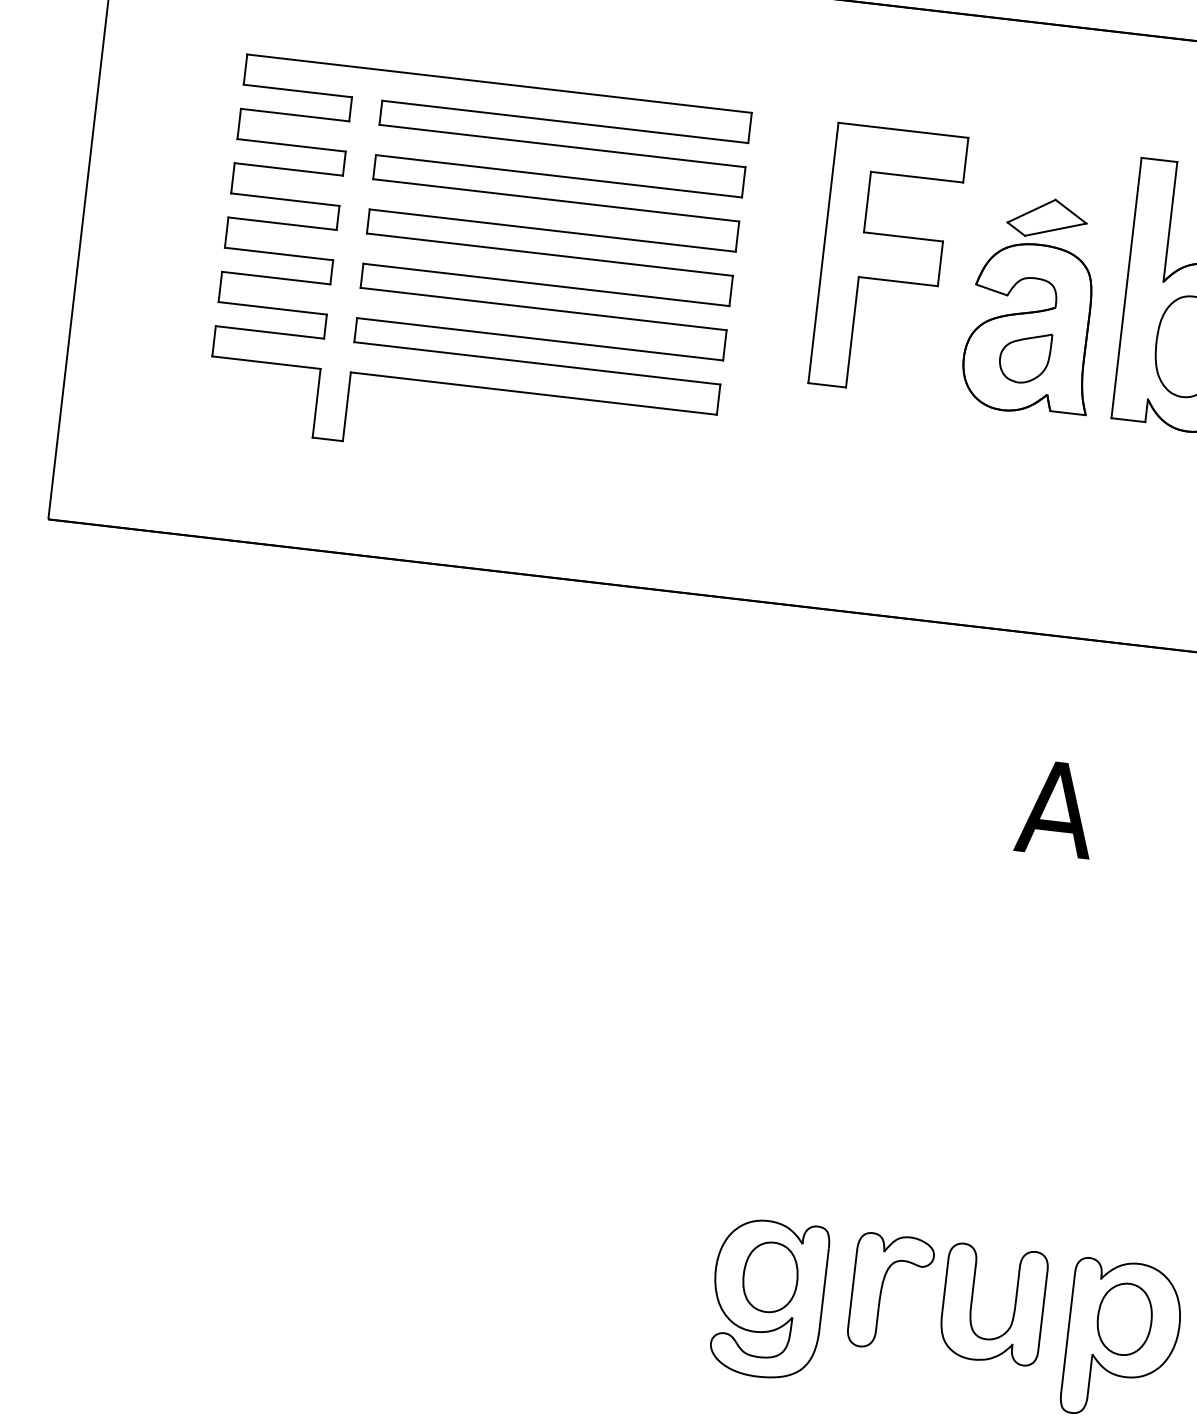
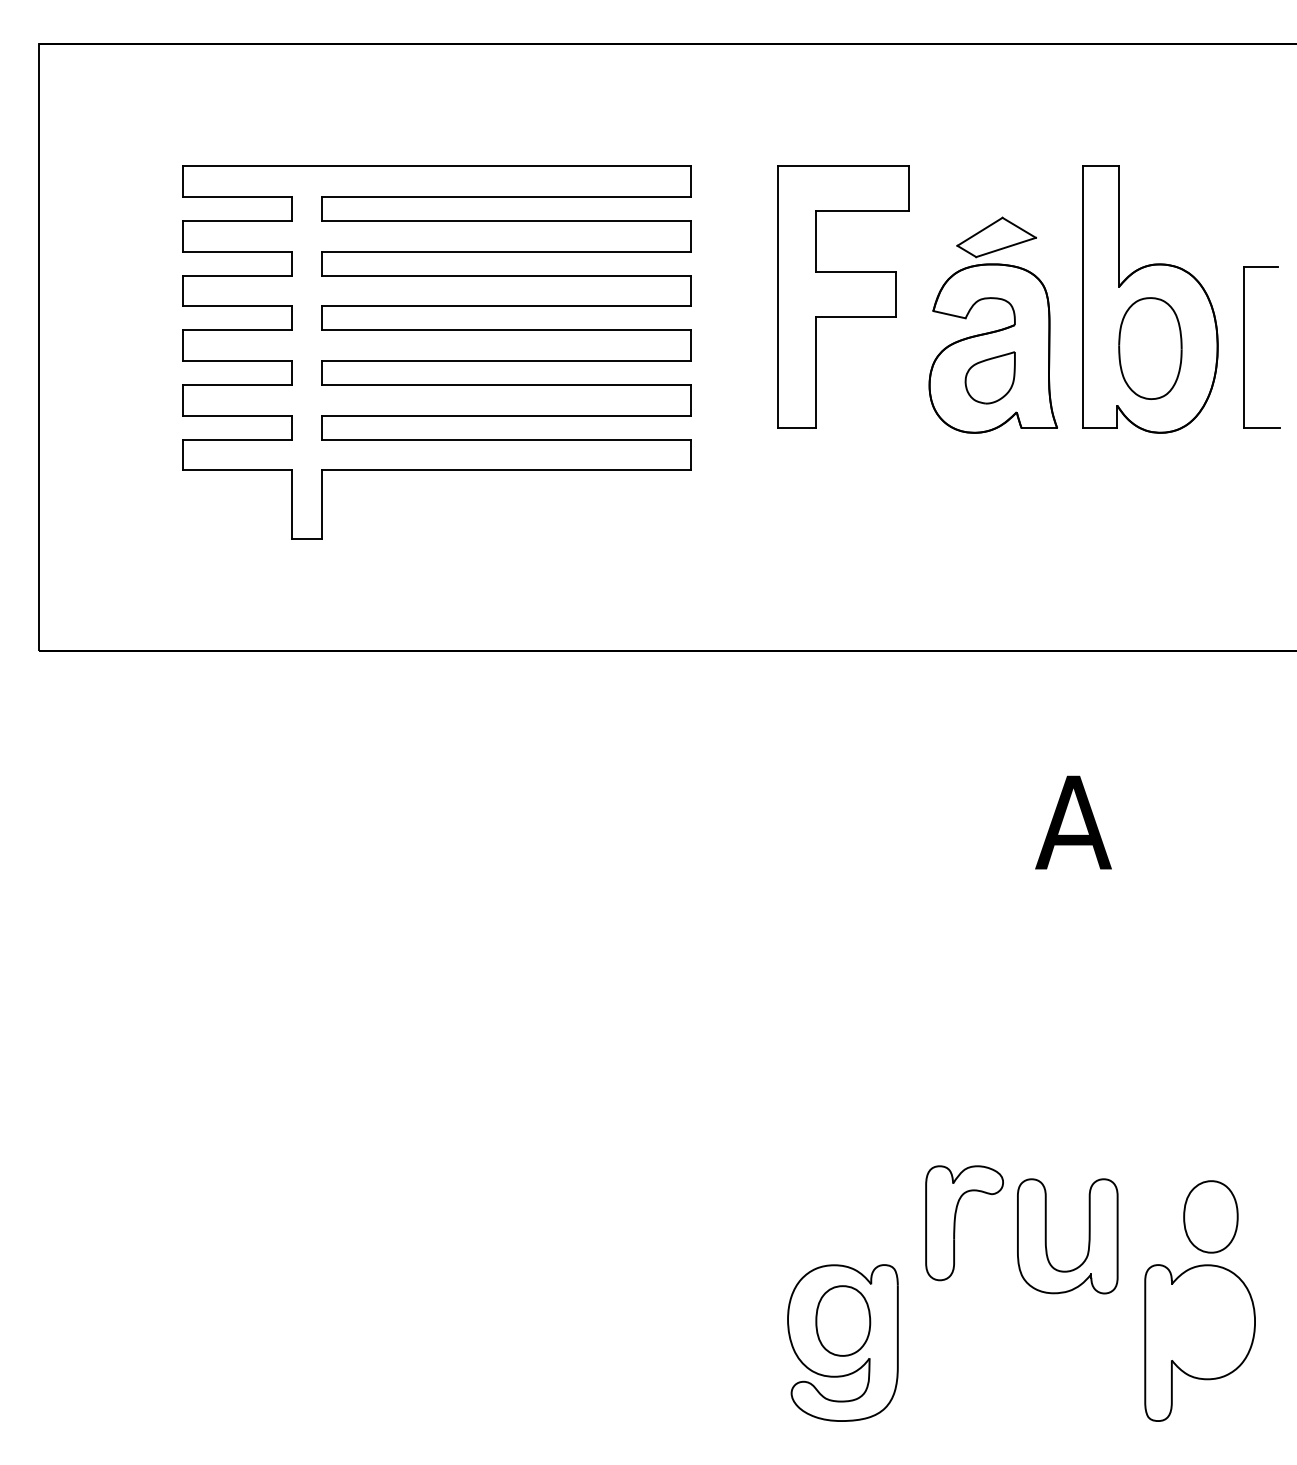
part: (881, 1291) -> (955, 1223), moved
part: (972, 1302) -> (1046, 1236), moved
part: (1124, 1318) -> (1210, 1216), moved

